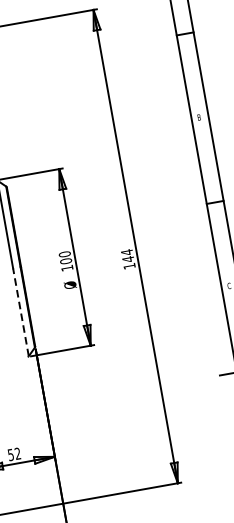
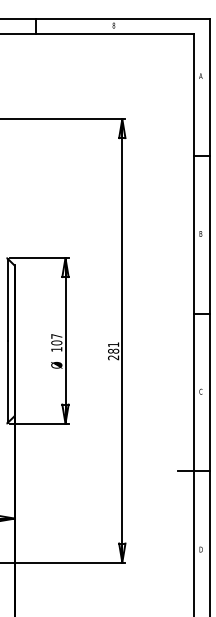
text: (64, 254) -> (56, 336), 100 -> 107
text: (128, 259) -> (113, 351), 144 -> 281
line: (20, 311) -> (7, 381), dashed -> solid

